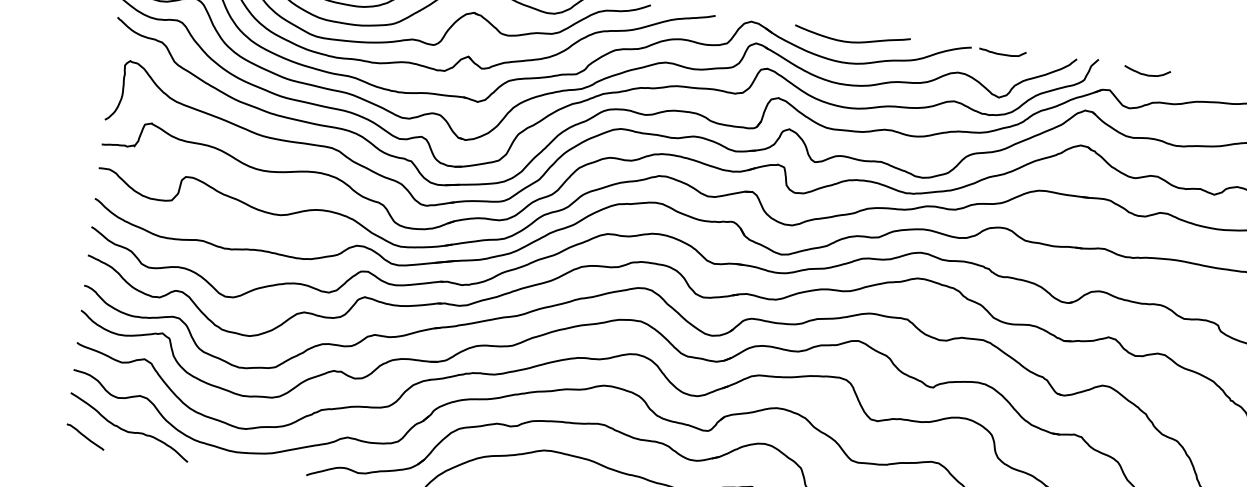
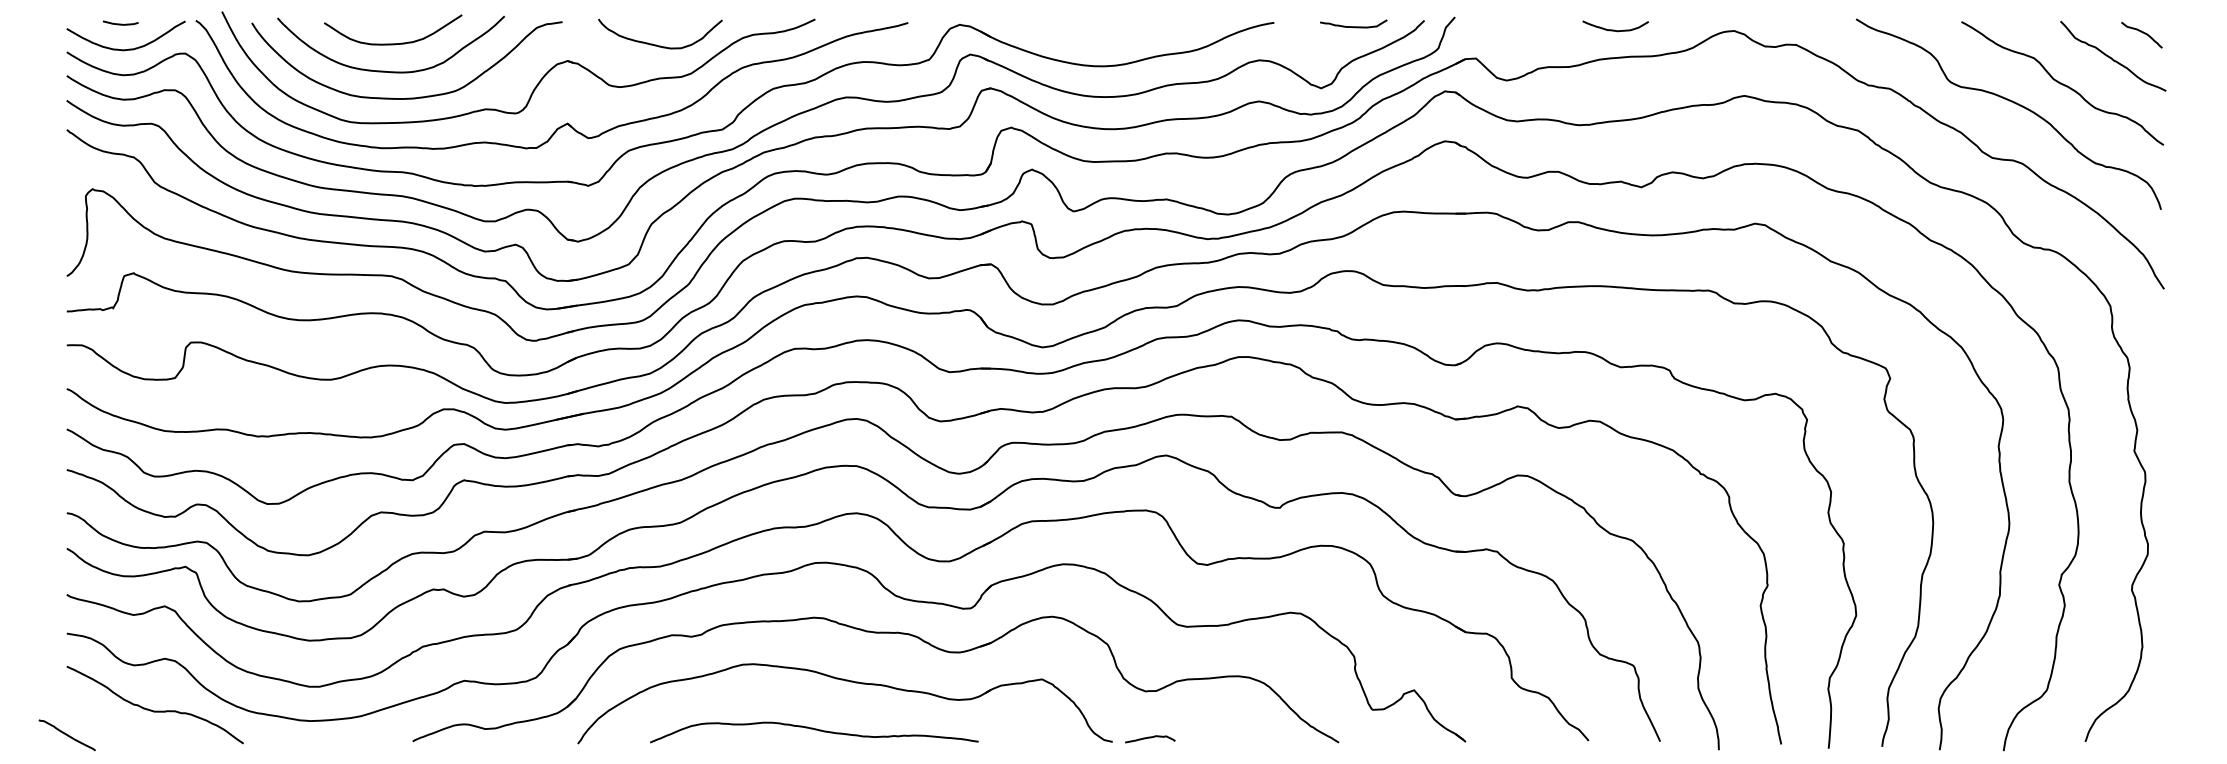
curve: (851, 41) -> (1103, 35), removed
curve: (1002, 54) -> (1353, 26), moved
curve: (1146, 74) -> (1614, 29), moved
curve: (84, 437) -> (66, 735), moved

